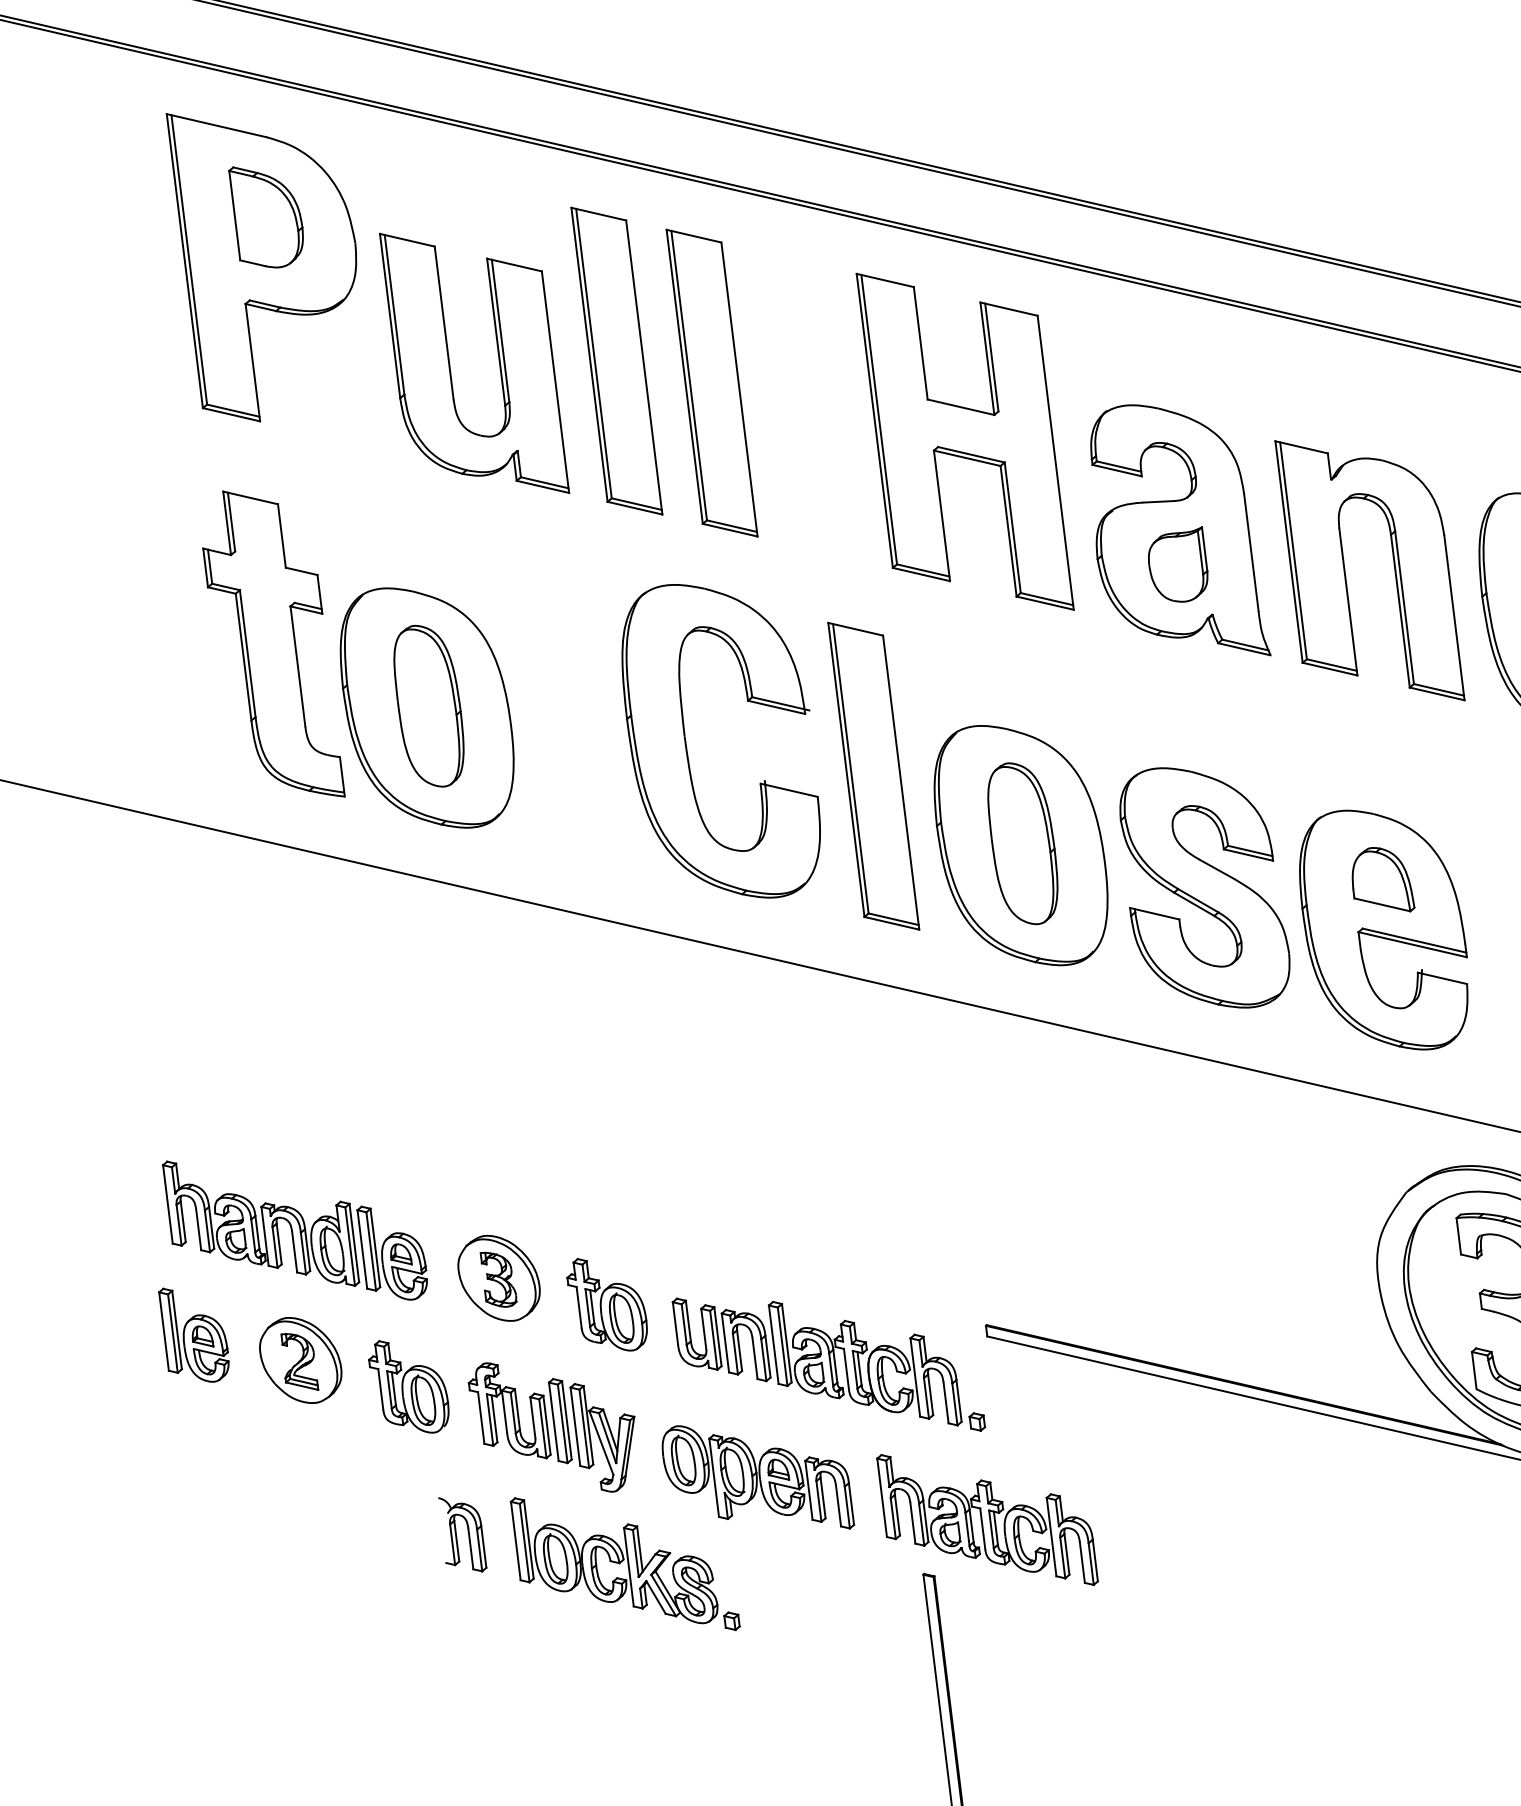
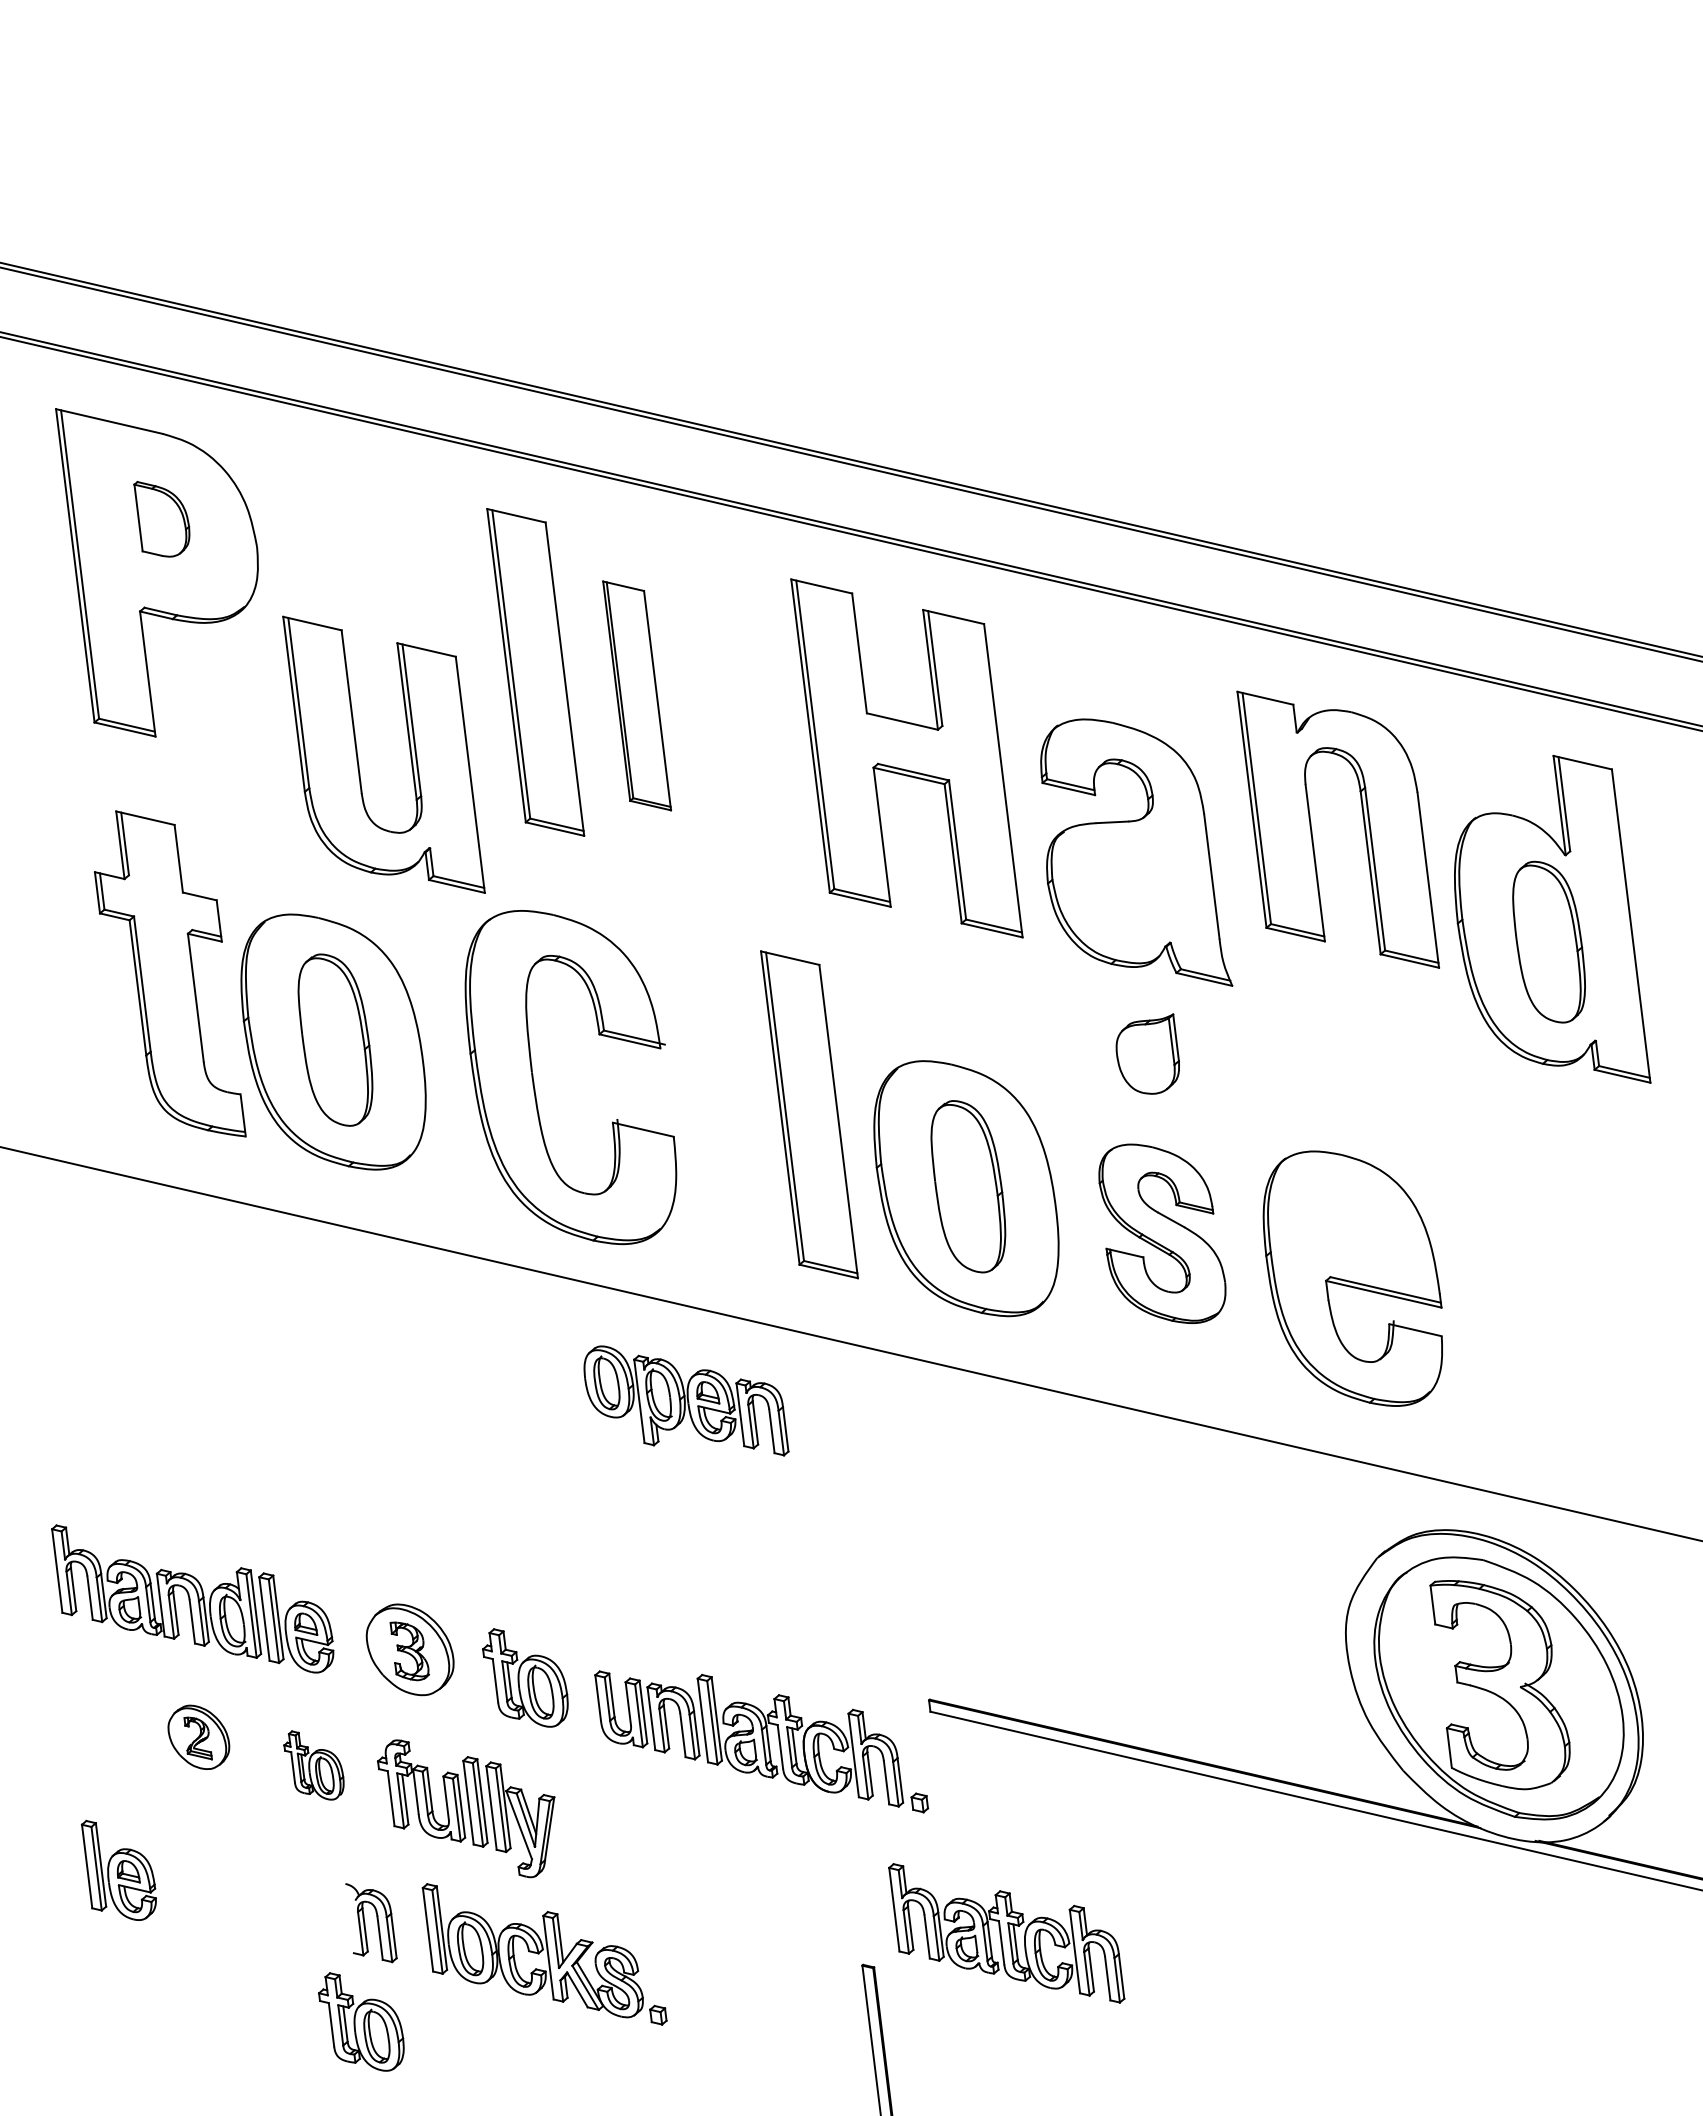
part: (265, 217) -> (161, 519), size x0.7
part: (450, 364) -> (358, 756), moved
part: (711, 382) -> (636, 695), size x0.7
part: (1177, 563) -> (1147, 1053), moved
part: (1345, 571) -> (1312, 830), moved
part: (687, 745) -> (534, 1081), moved
part: (1383, 879) -> (1352, 1224), removed
part: (1205, 887) -> (1162, 1233), size x0.7
part: (193, 1334) -> (118, 1869), moved
part: (300, 1360) -> (198, 1737), size x0.7
part: (408, 1386) -> (313, 1765), size x0.7
part: (758, 1476) -> (686, 1400), moved
part: (987, 1520) -> (1006, 1933), moved
part: (453, 1627) -> (361, 2021), added

